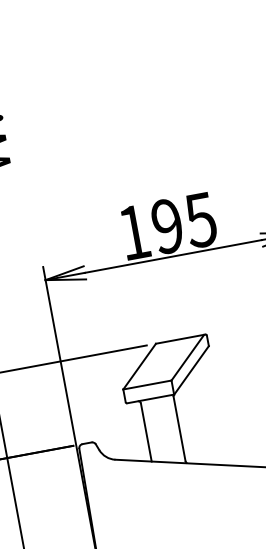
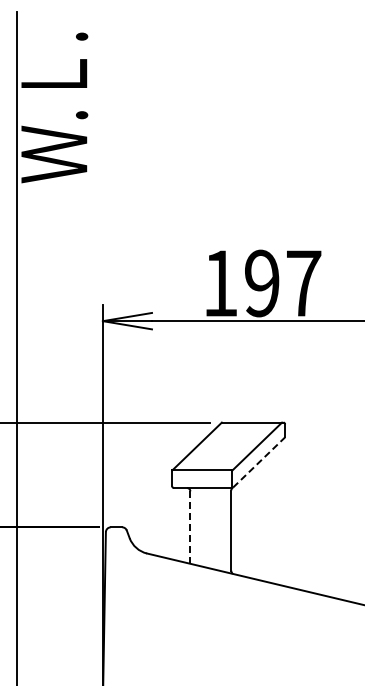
text: (200, 220) -> (303, 283), 195 -> 197
line: (192, 370) -> (259, 462), solid -> dashed
line: (146, 433) -> (190, 528), solid -> dashed

